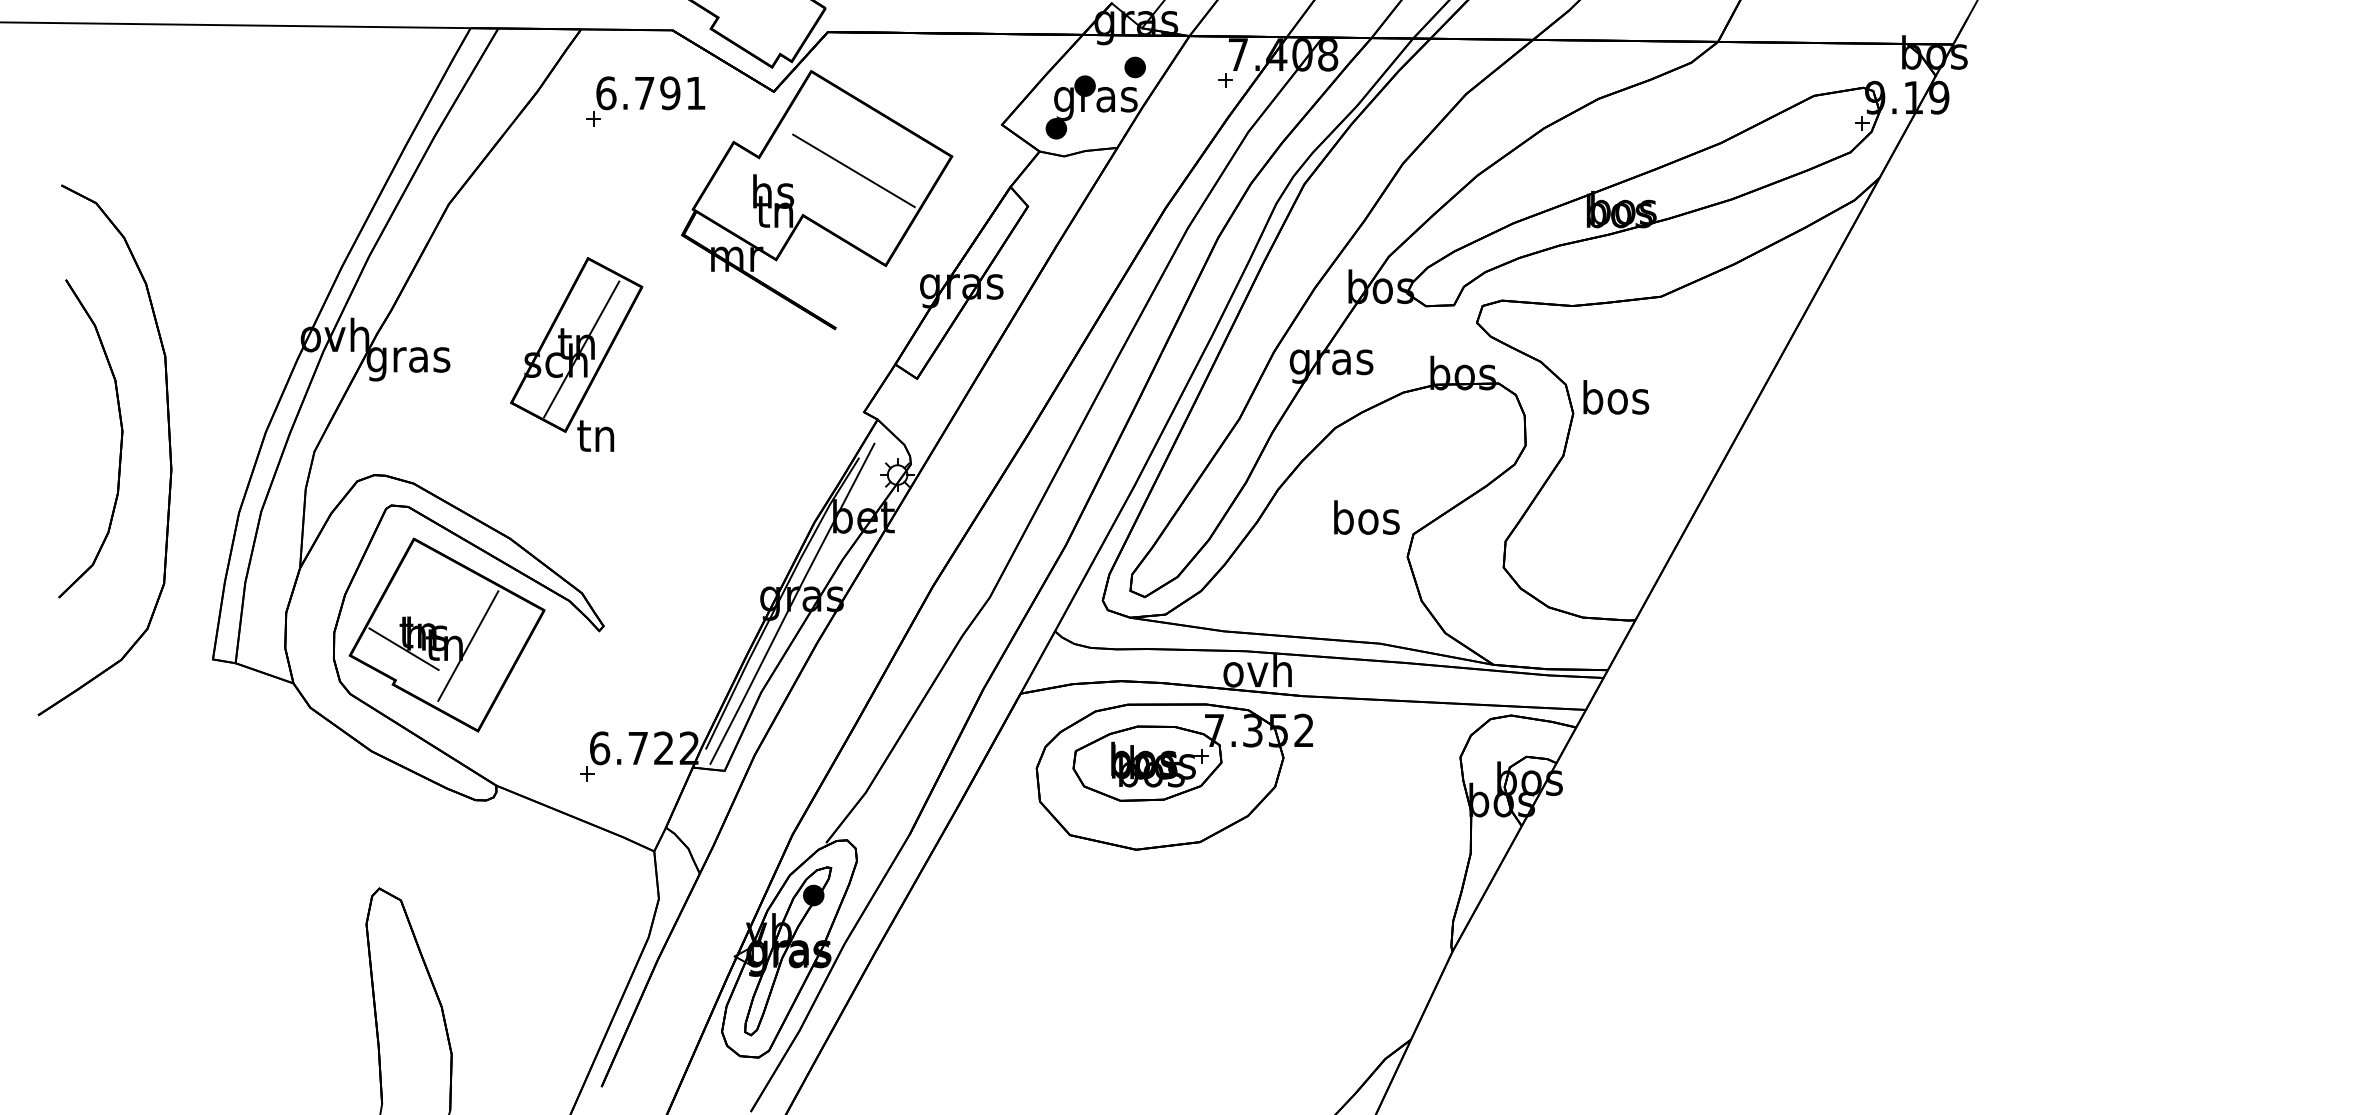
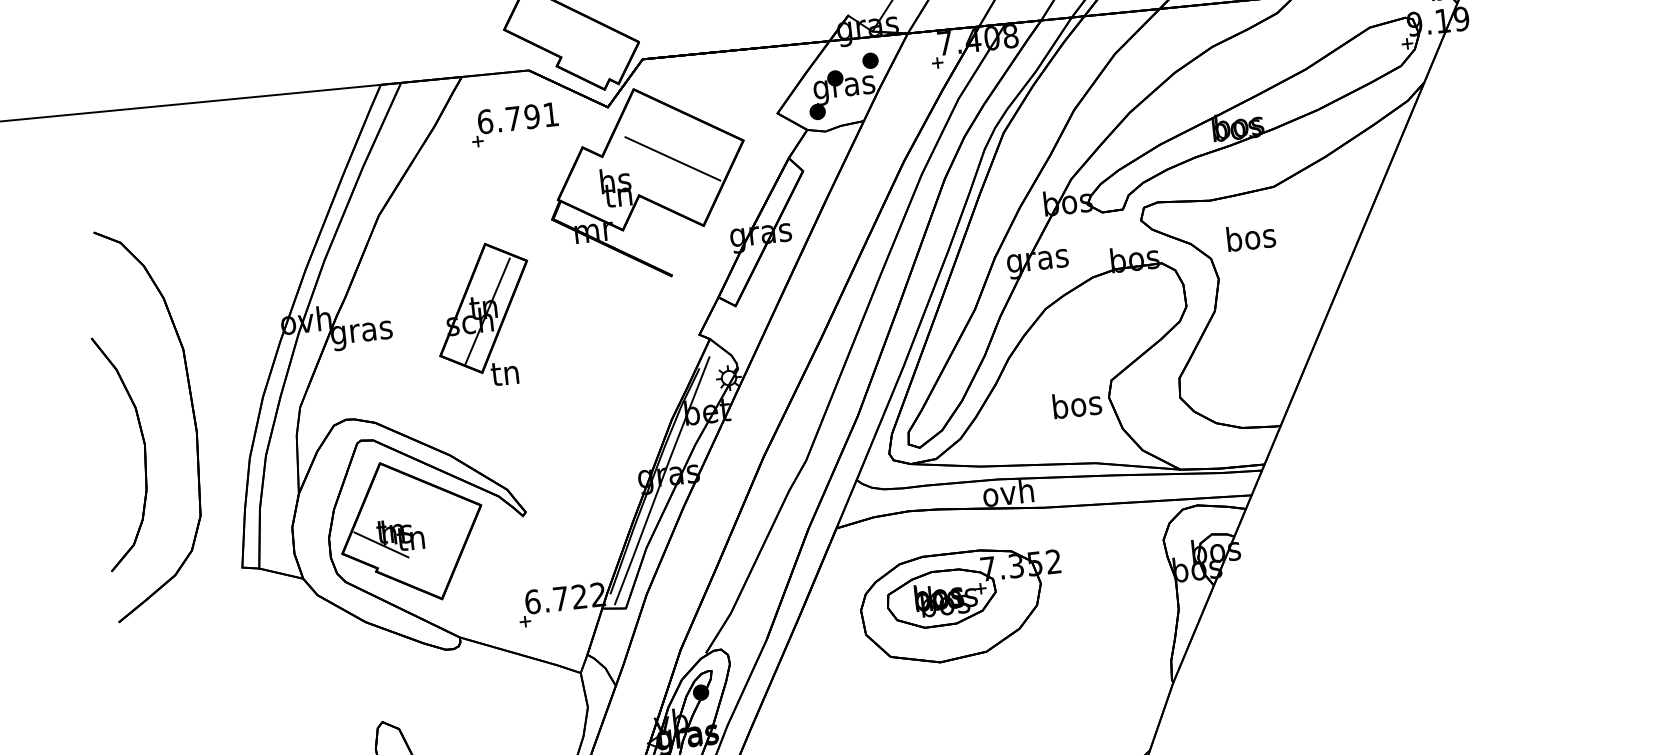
text: (1616, 397) -> (1251, 237), moved
part: (120, 439) -> (144, 450), moved
text: (1366, 517) -> (1076, 404), moved
line: (468, 645) -> (428, 537), removed
part: (1173, 776) -> (961, 605), moved

